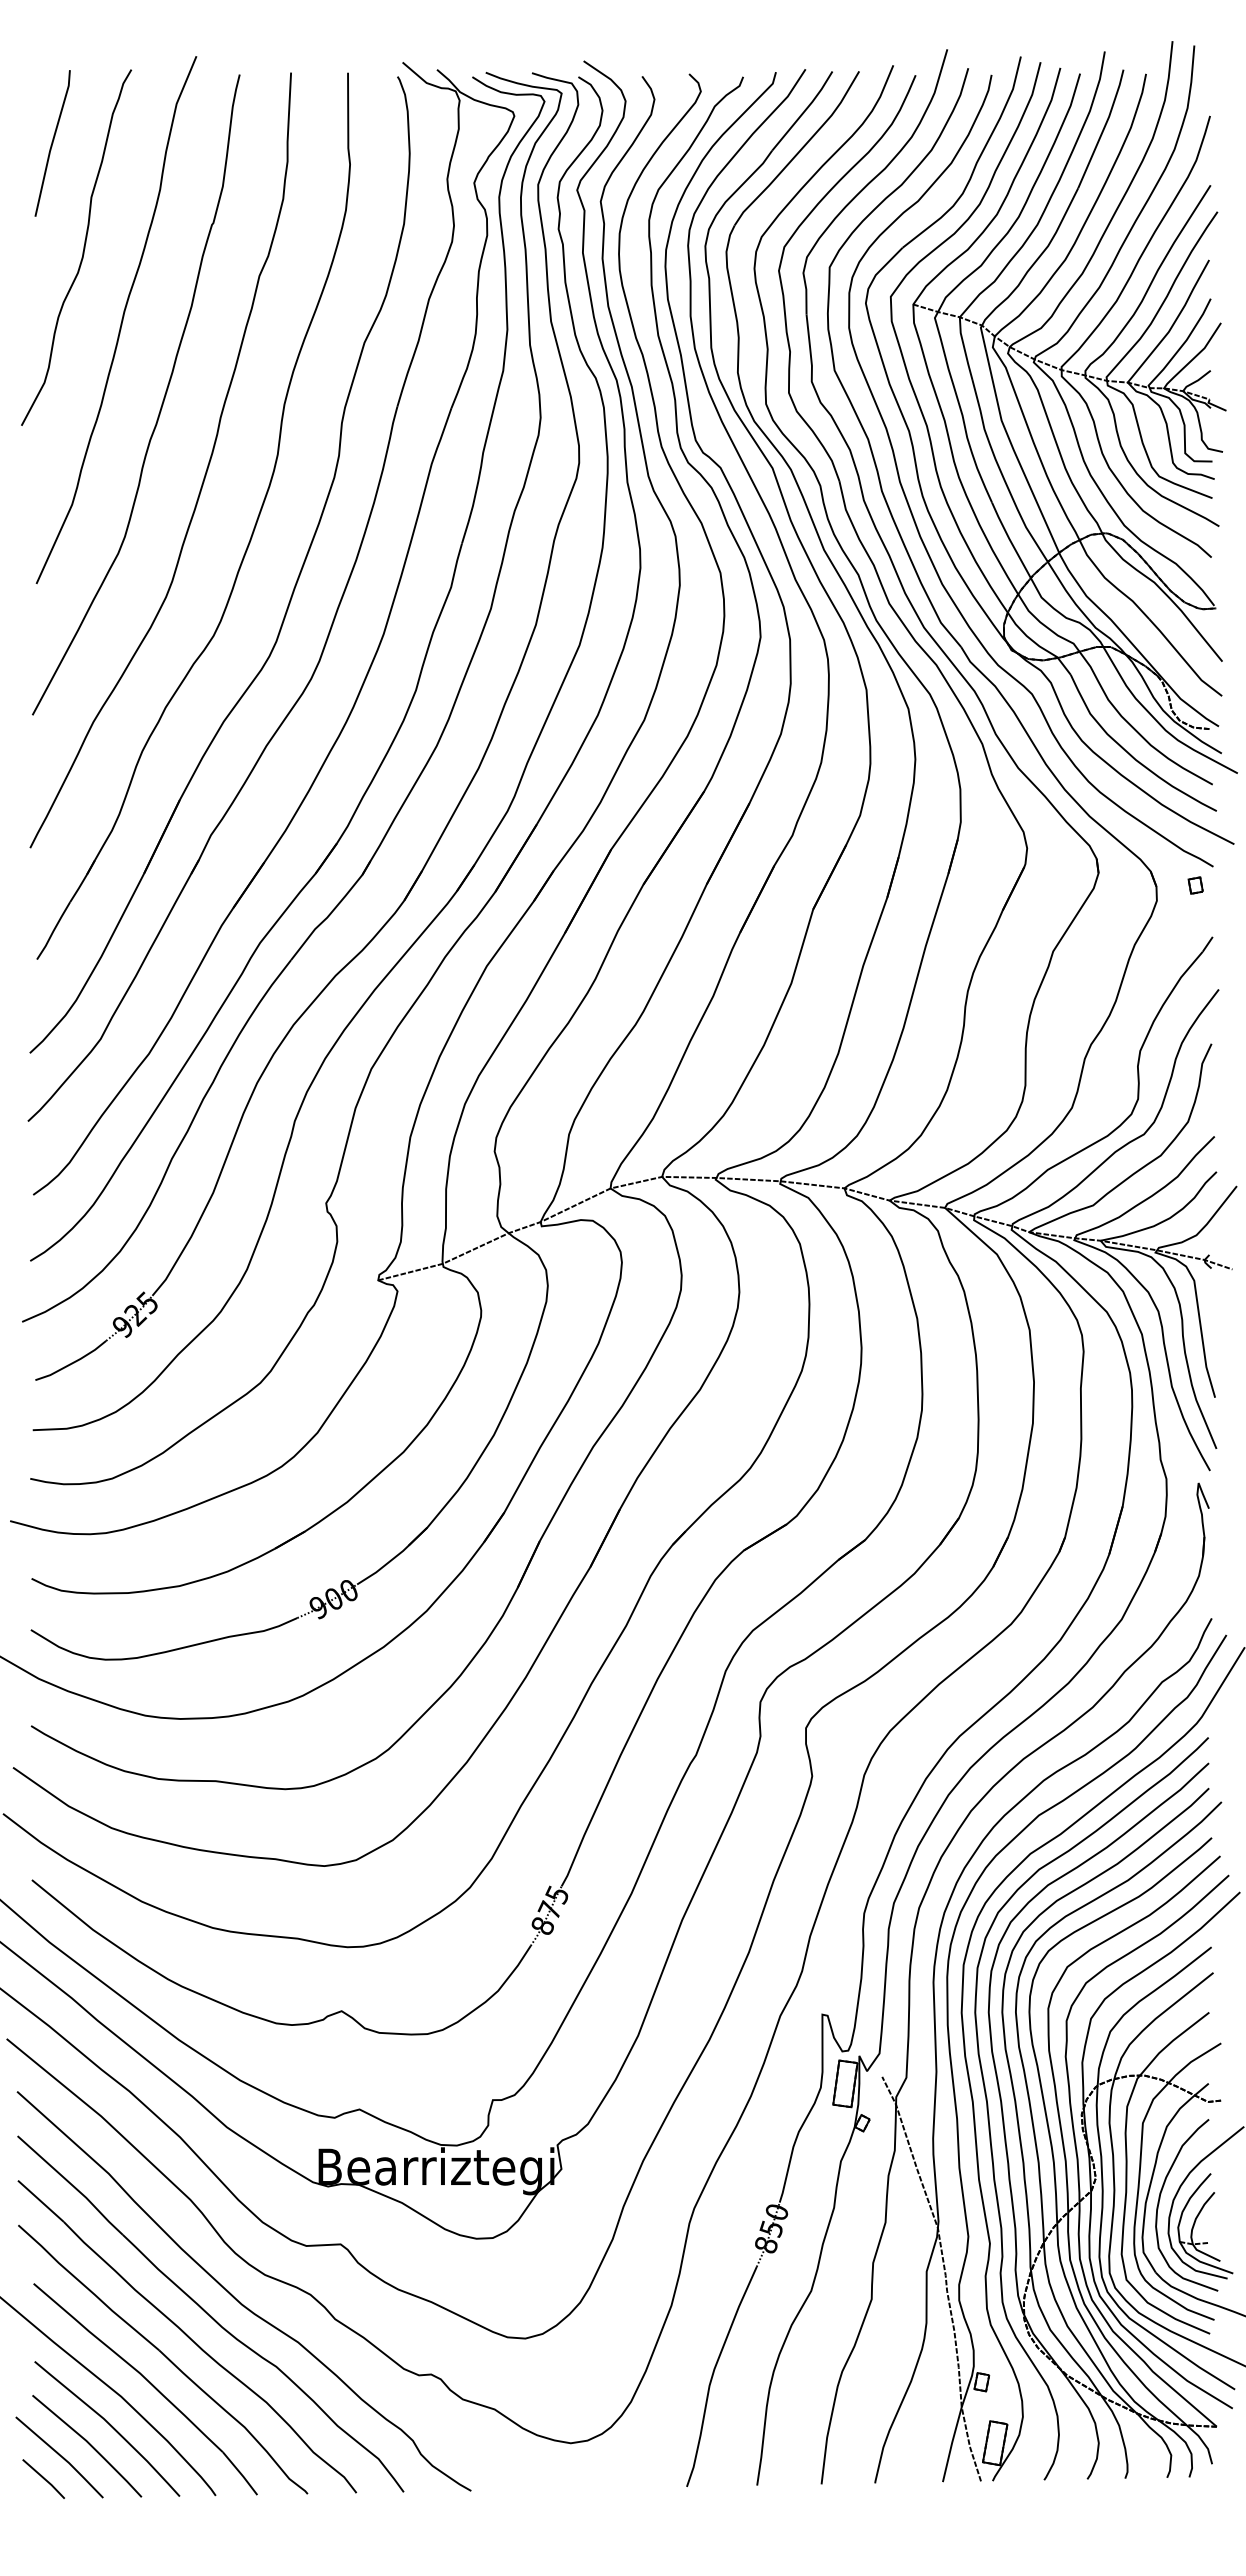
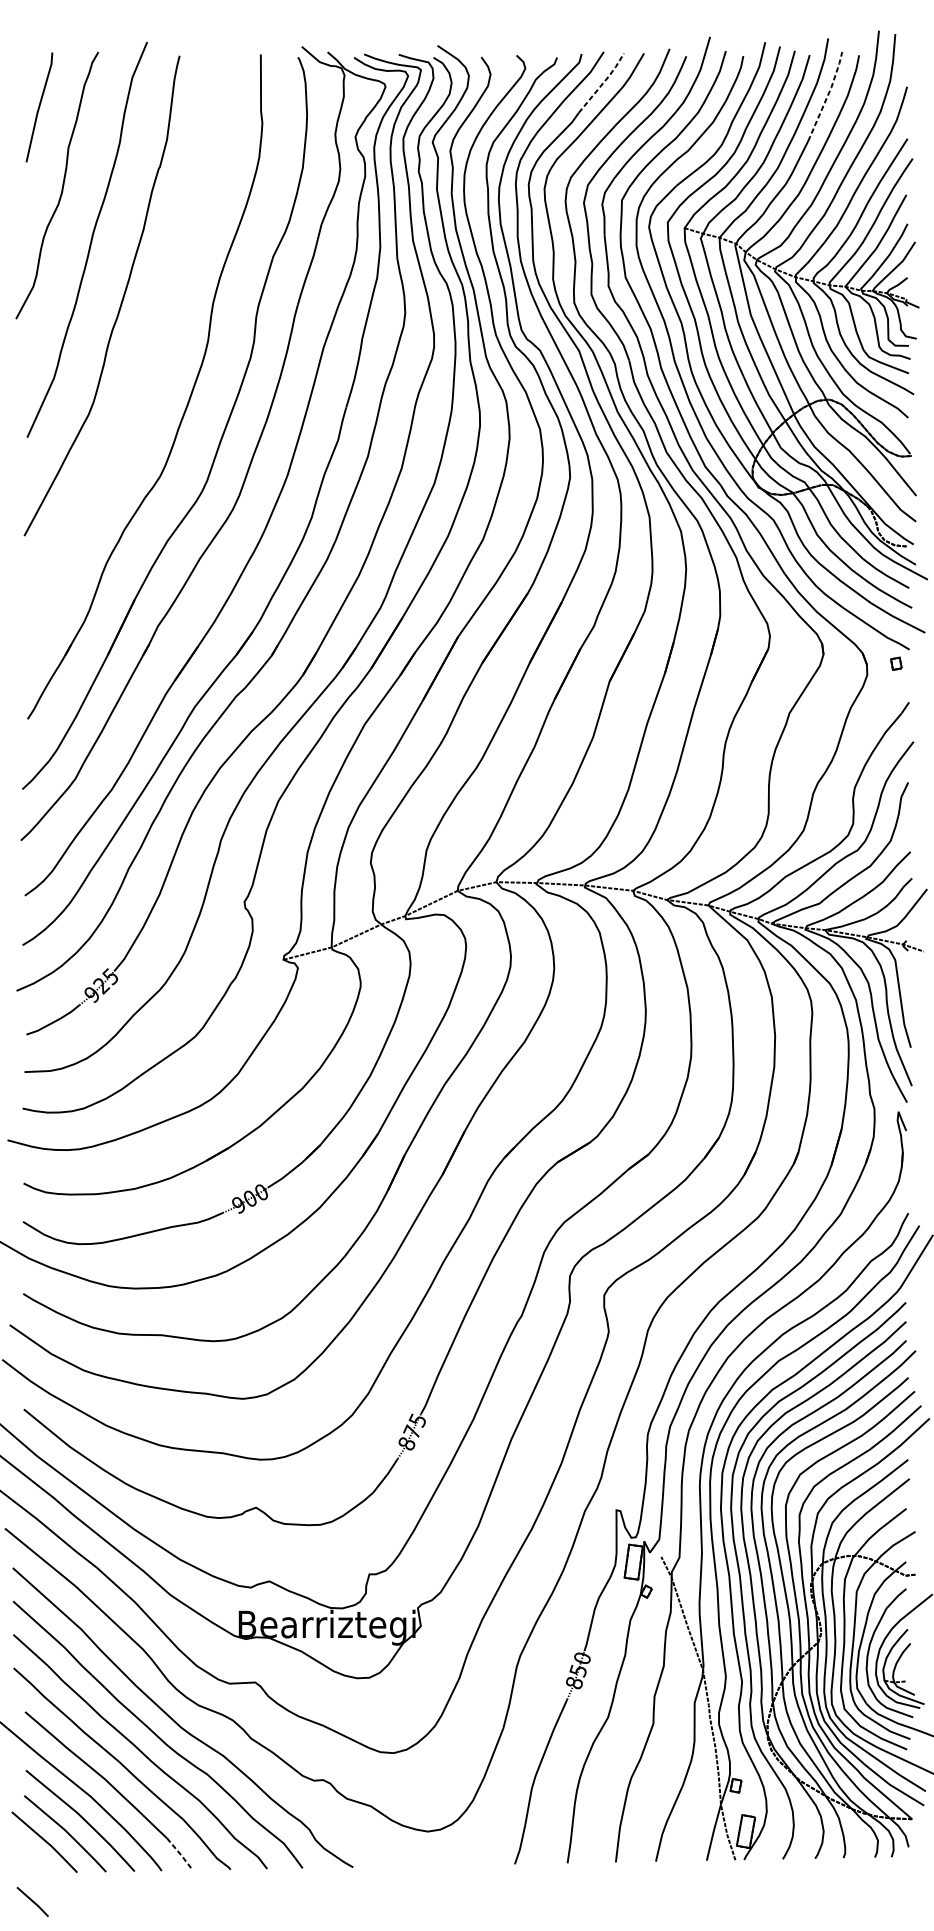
line: (804, 111) -> (603, 83), solid -> dashed
line: (1104, 128) -> (827, 96), solid -> dashed
curve: (204, 474) -> (153, 355), removed
line: (241, 2473) -> (180, 1854), solid -> dashed
line: (43, 2478) -> (32, 1901), moved

